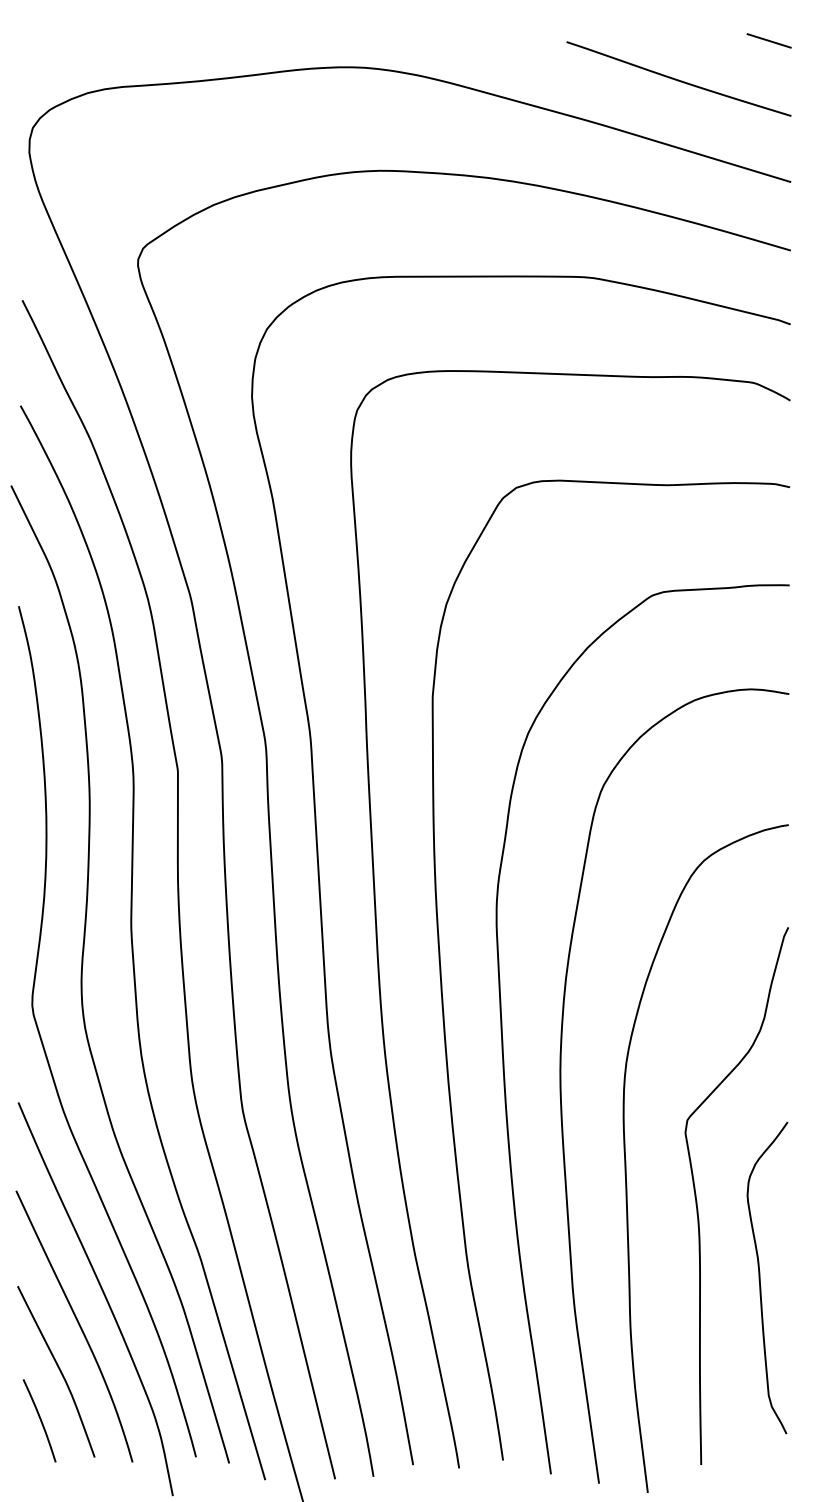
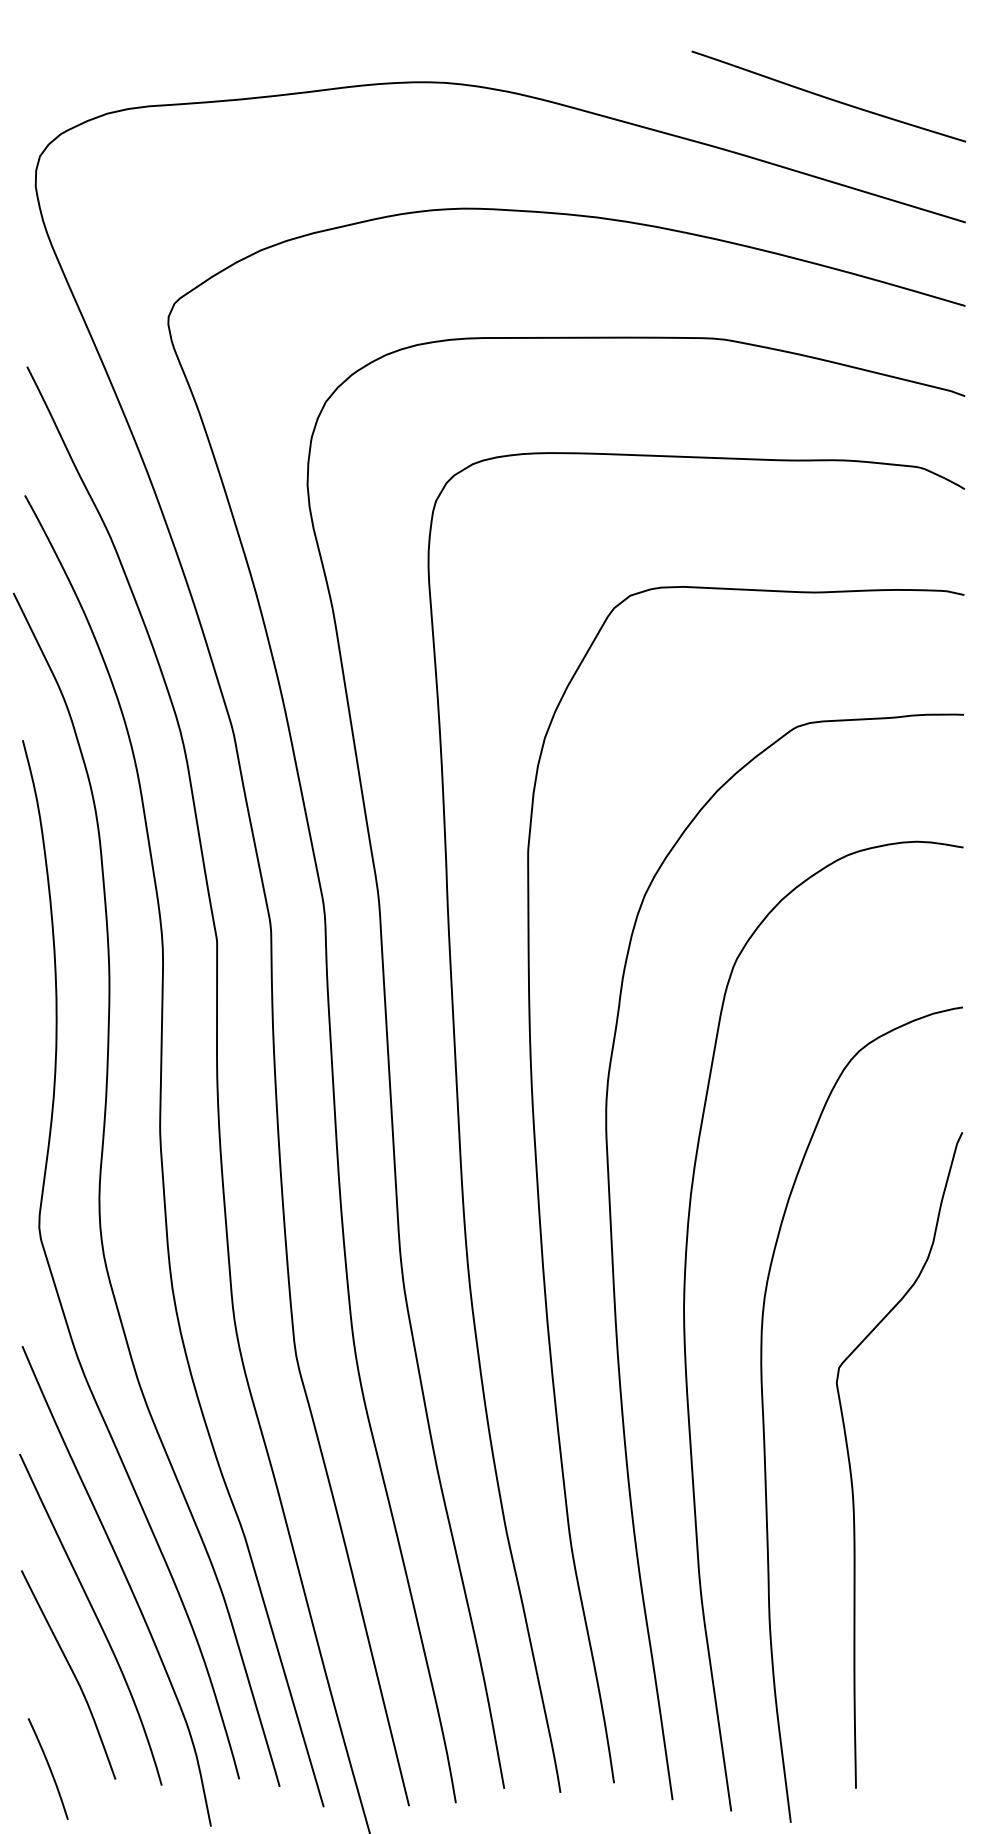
line: (768, 40) -> (938, 49), removed
curve: (760, 1277) -> (928, 1559), removed
curve: (39, 1419) -> (48, 1767), moved

